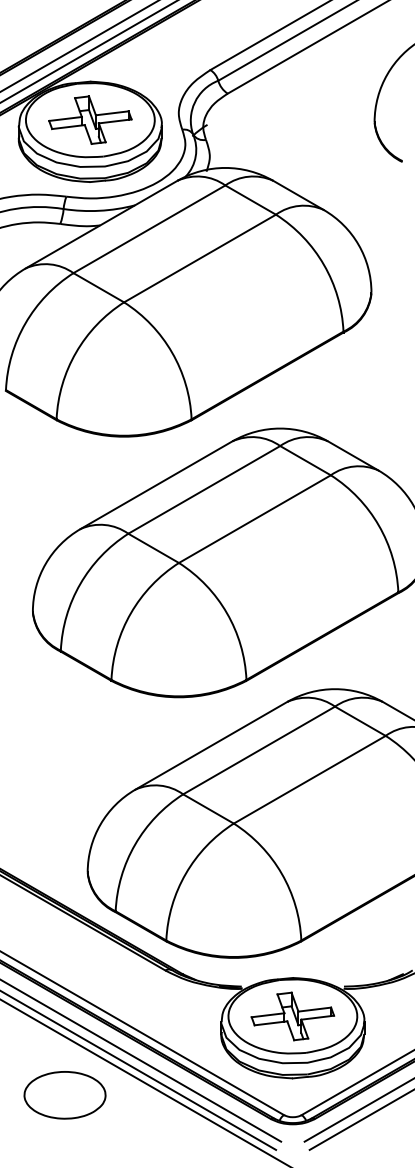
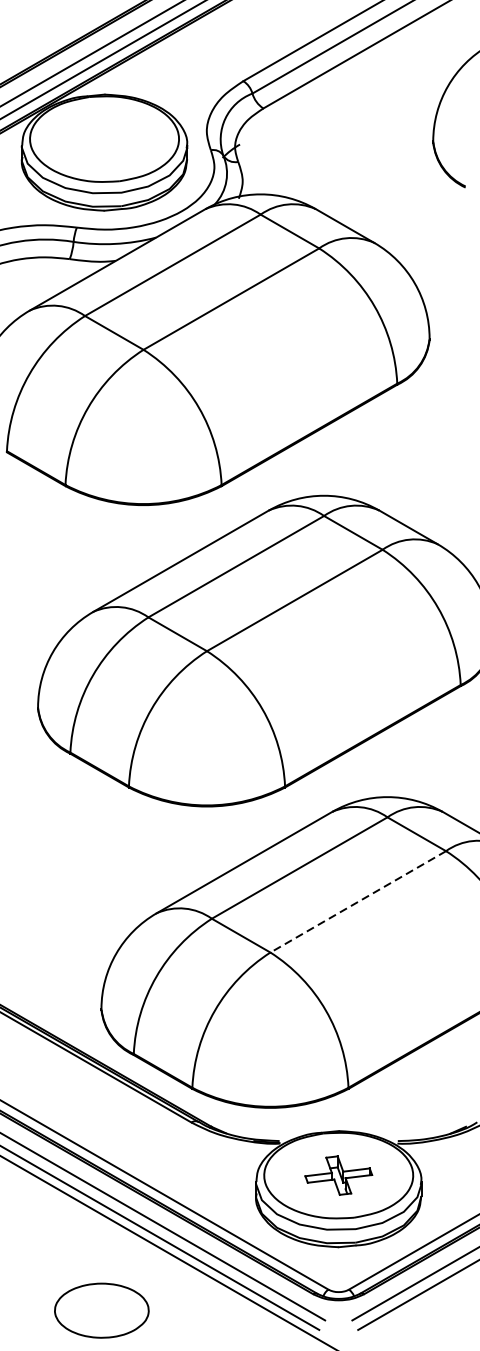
part: (90, 119) -> (104, 138), removed
line: (309, 779) -> (357, 901), solid -> dashed
part: (292, 1016) -> (338, 1175), size x0.7
part: (64, 1095) -> (101, 1310), moved

